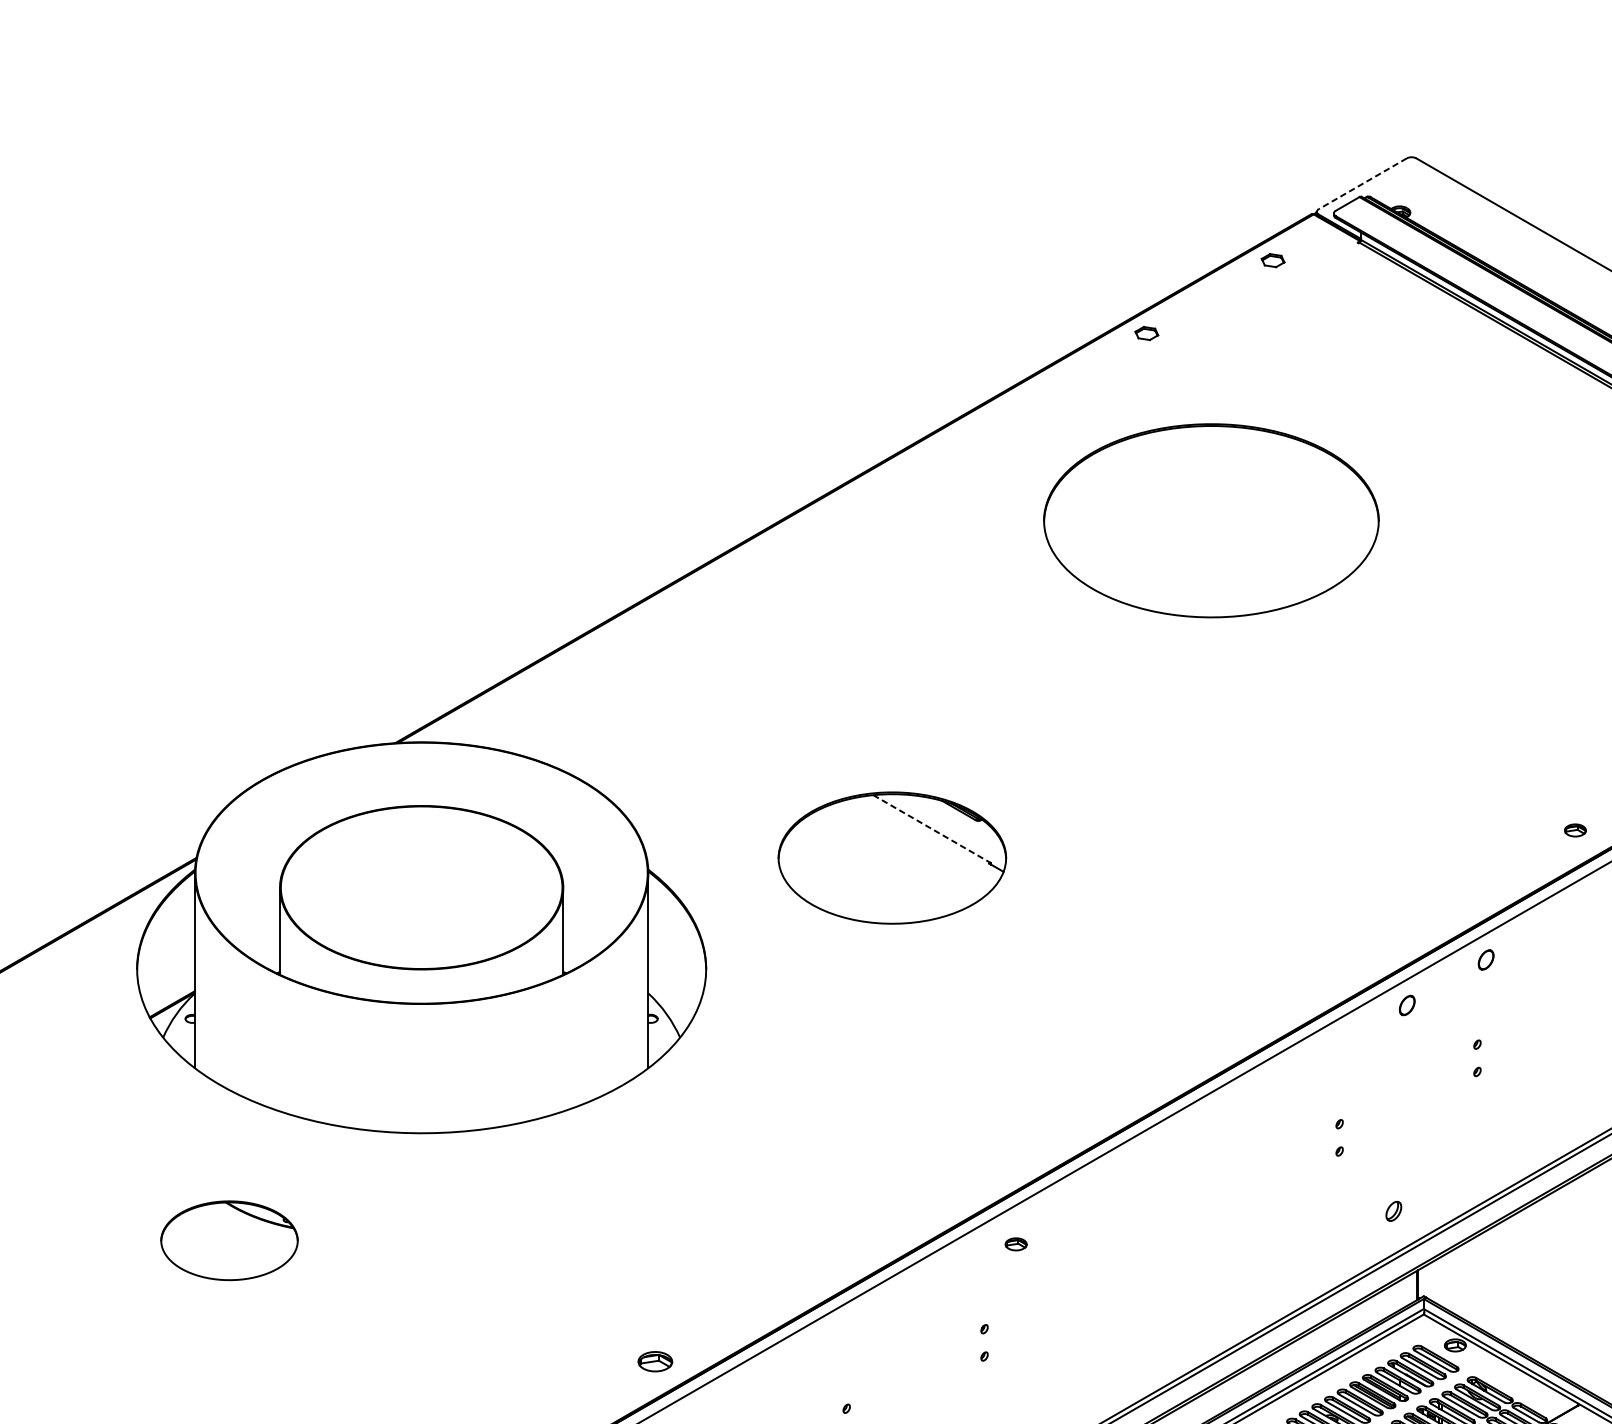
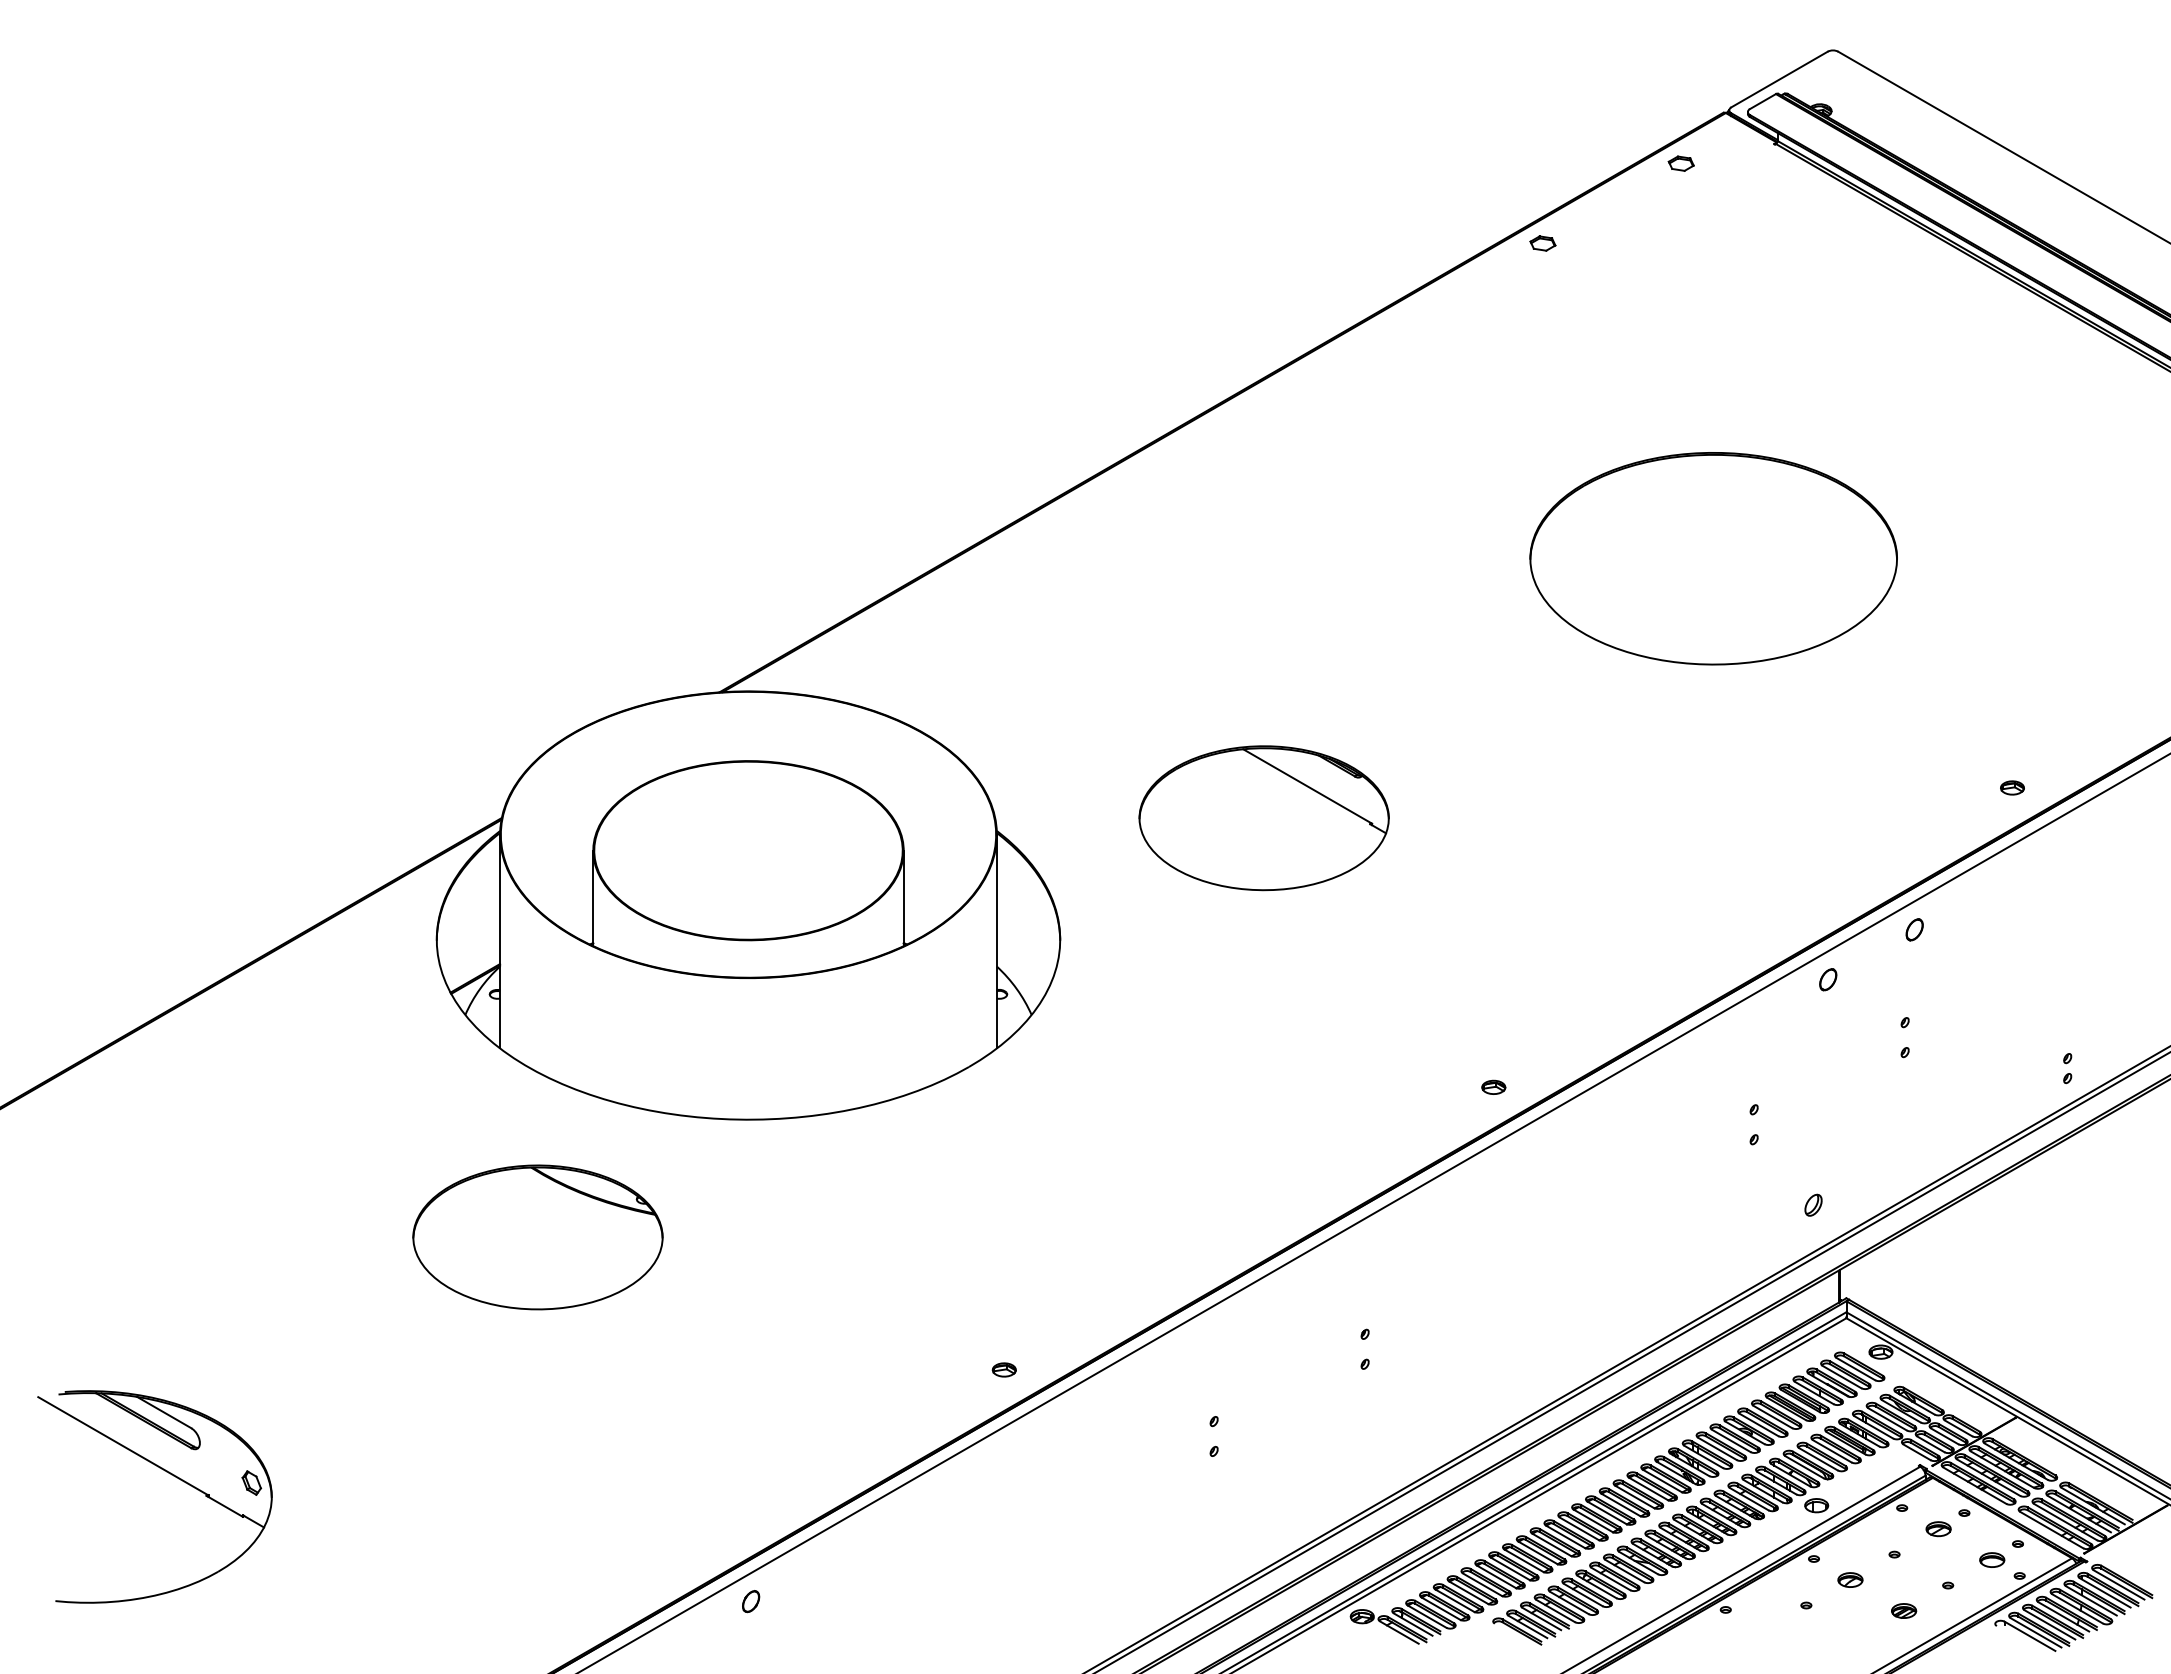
line: (1362, 183) -> (1779, 79), dashed -> solid
part: (1211, 520) -> (1713, 558), moved
line: (932, 829) -> (1308, 786), dashed -> solid
part: (229, 1240) -> (537, 1237), size x1.67
part: (1015, 1243) -> (1493, 1086), moved
part: (654, 1361) -> (1003, 1369), size x0.62

